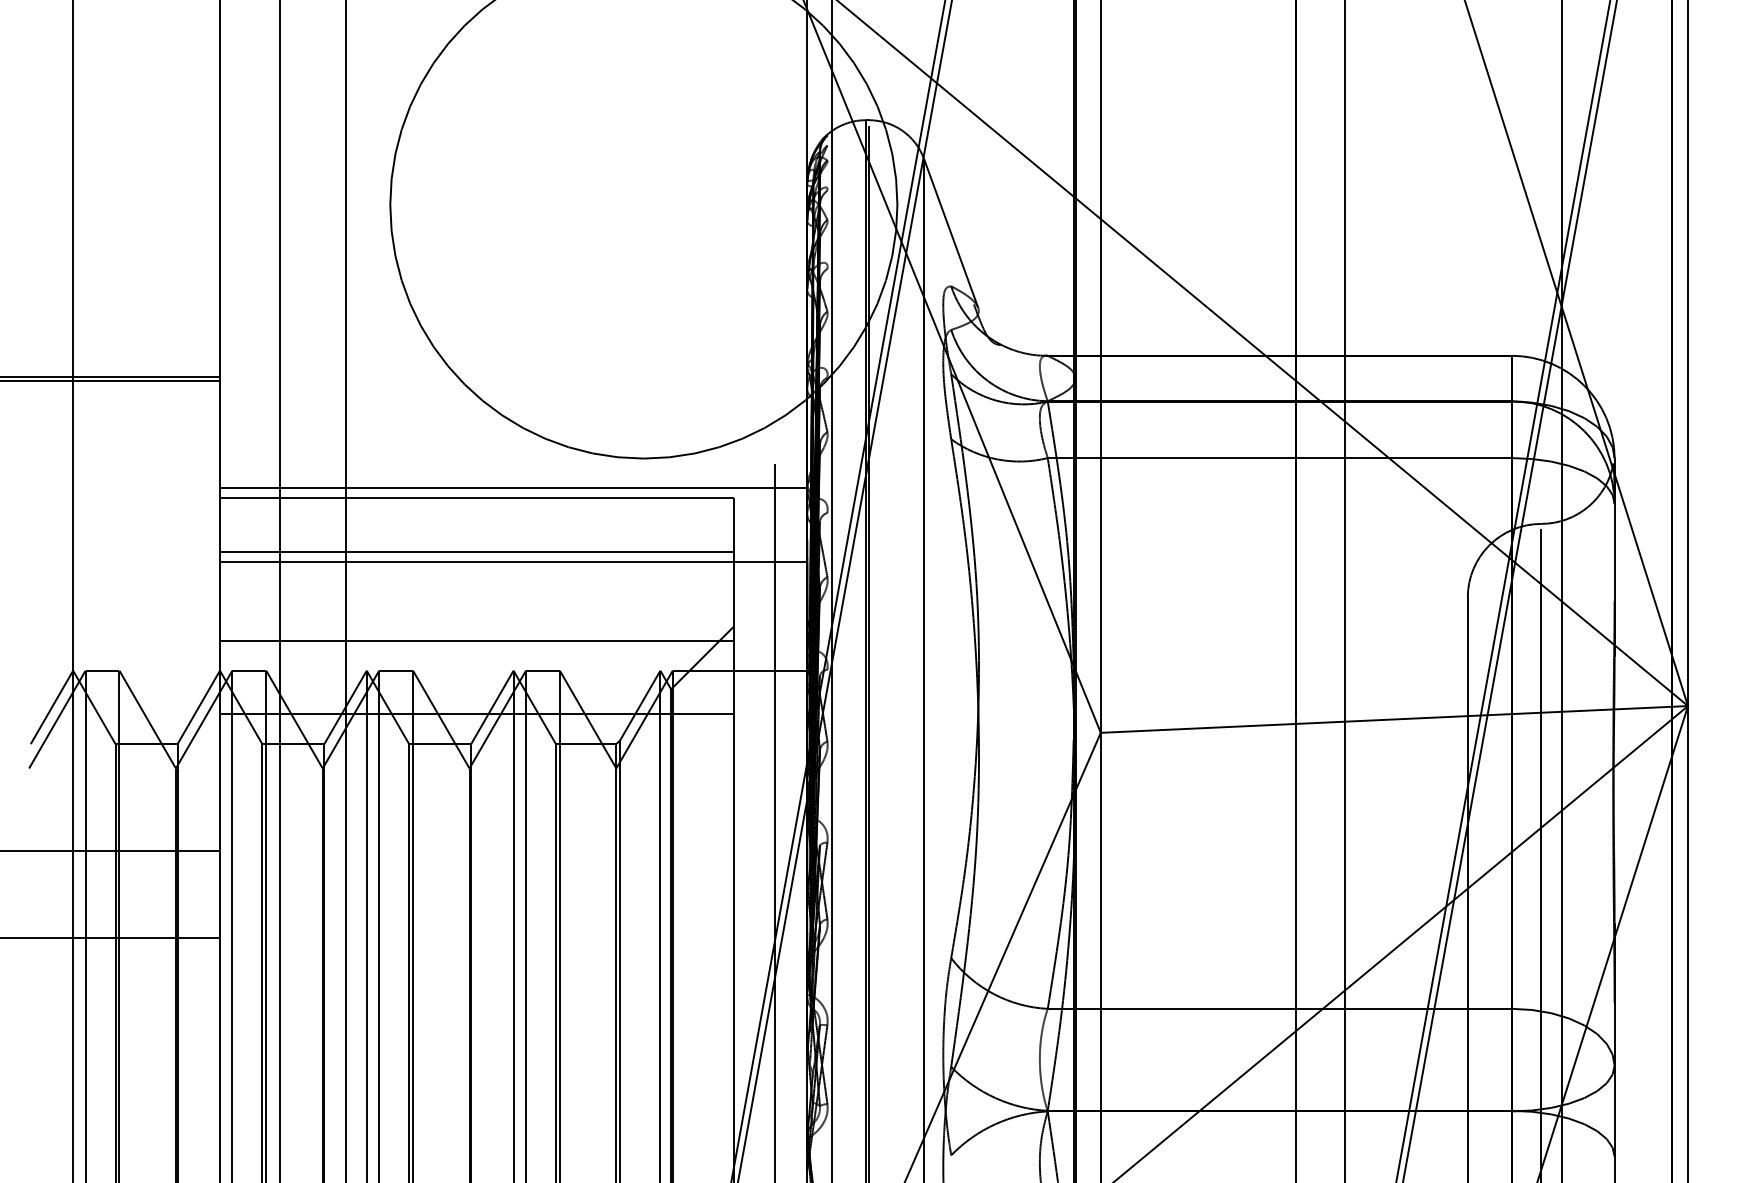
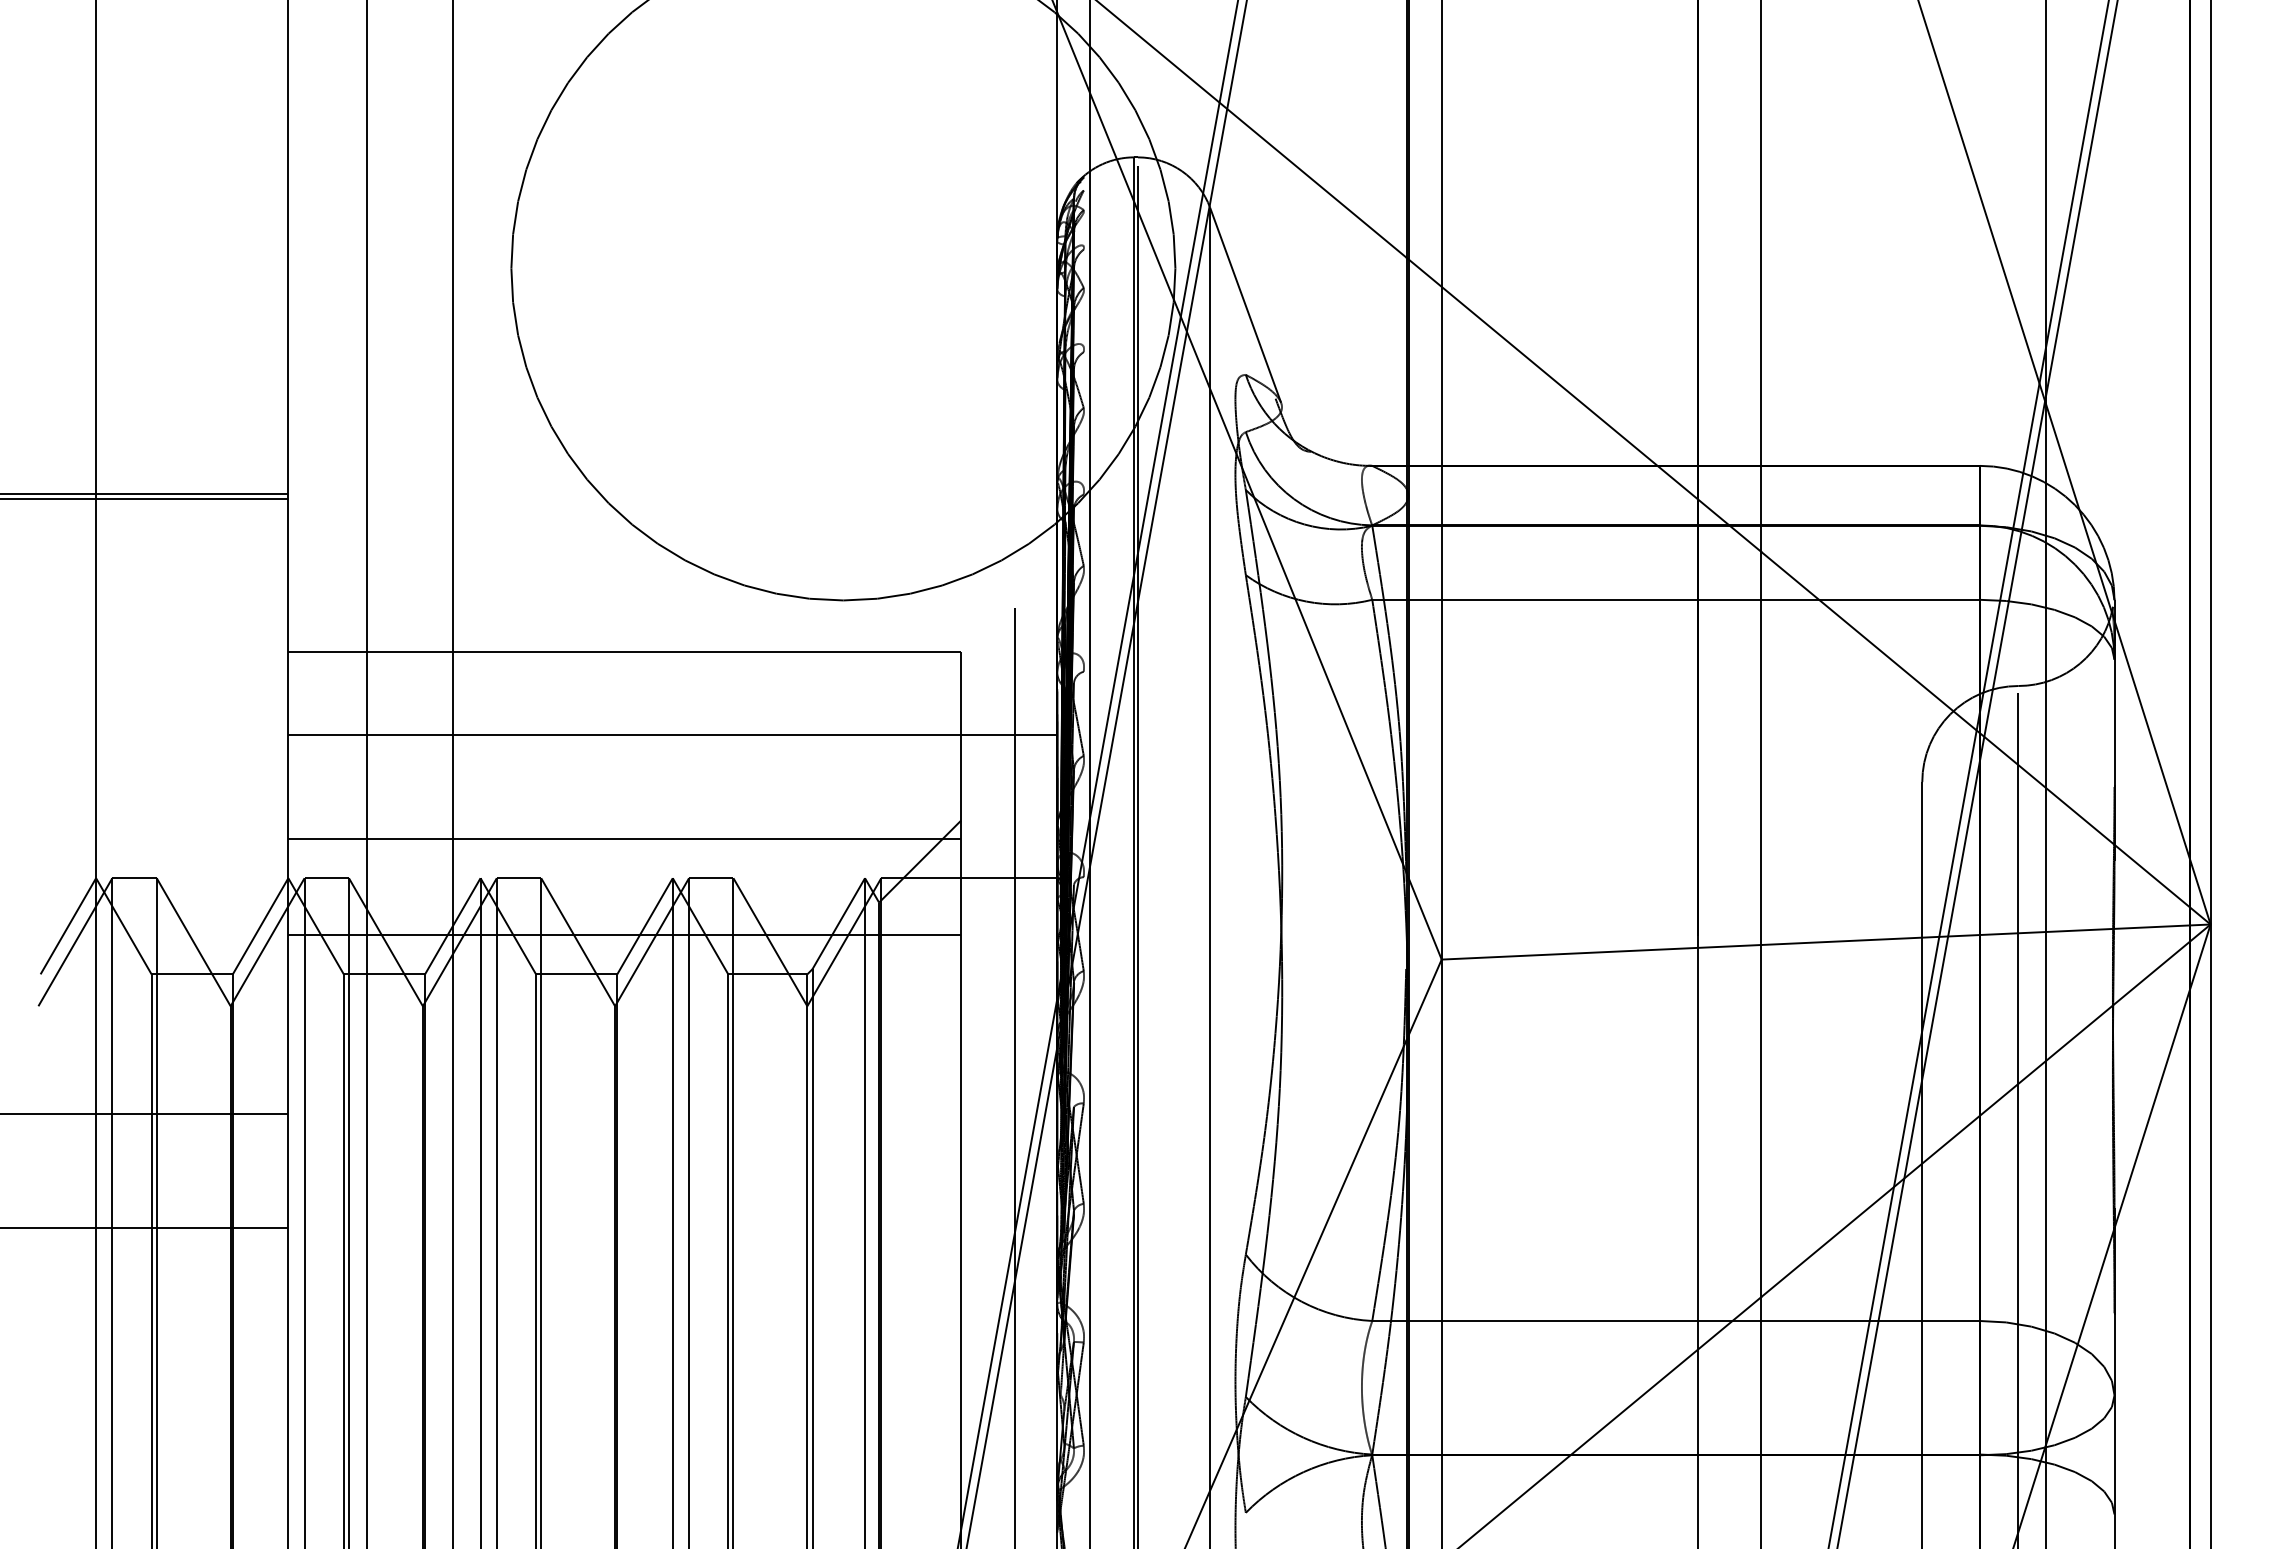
line: (513, 487) -> (672, 638), removed
line: (476, 551) -> (624, 722), removed

